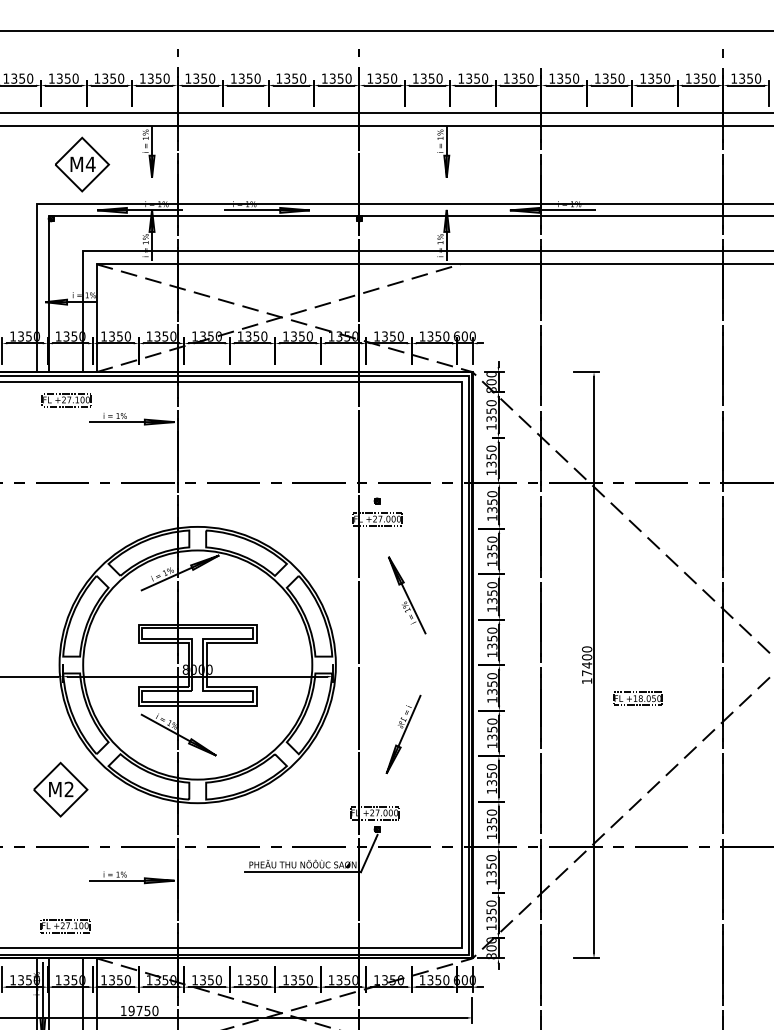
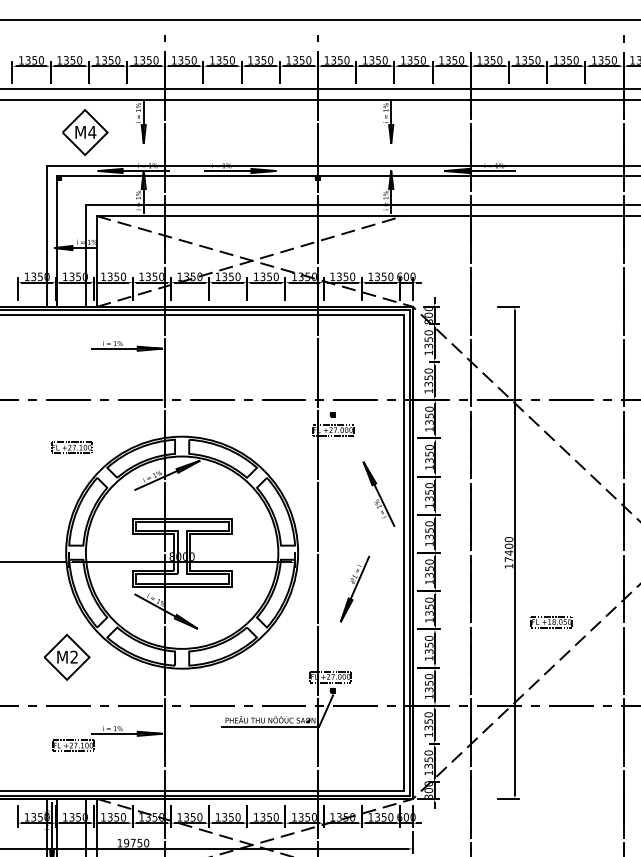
part: (66, 400) -> (71, 448), moved
part: (407, 595) -> (379, 494), moved
part: (637, 698) -> (551, 621), moved
part: (403, 734) -> (354, 589), moved
part: (65, 926) -> (73, 746), moved

